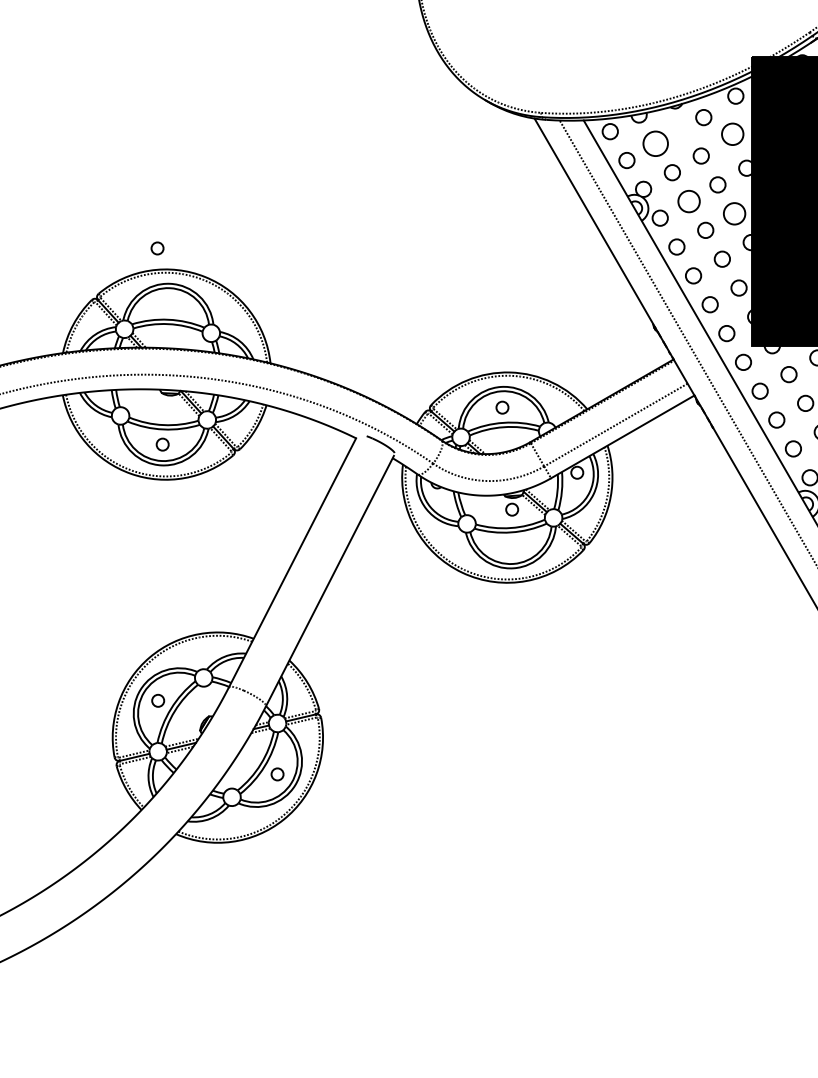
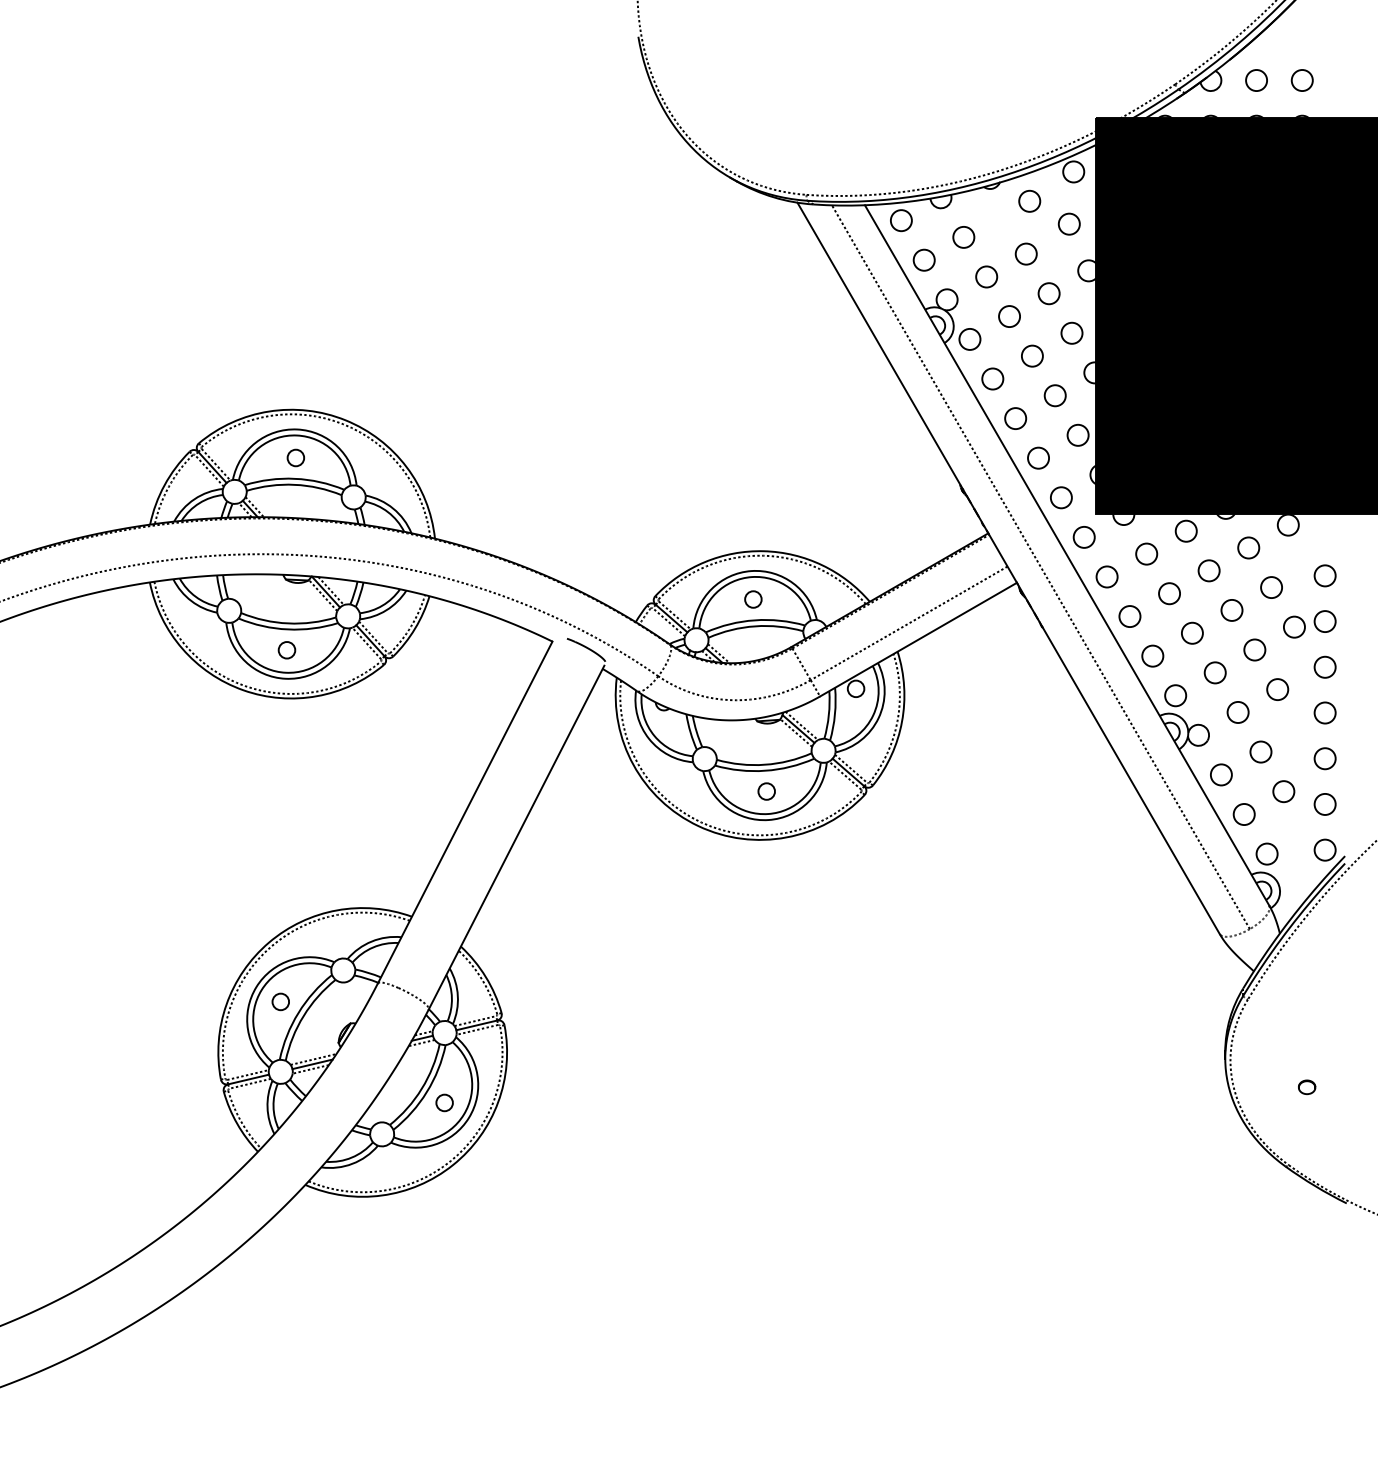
circle: (732, 133) -> (1068, 223), size x0.71
circle: (655, 143) -> (963, 237), size x0.62
circle: (689, 201) -> (1009, 316), size x0.71
circle: (734, 213) -> (1071, 332), size x0.71
circle: (157, 248) -> (295, 457), moved
circle: (512, 509) -> (766, 791), moved

